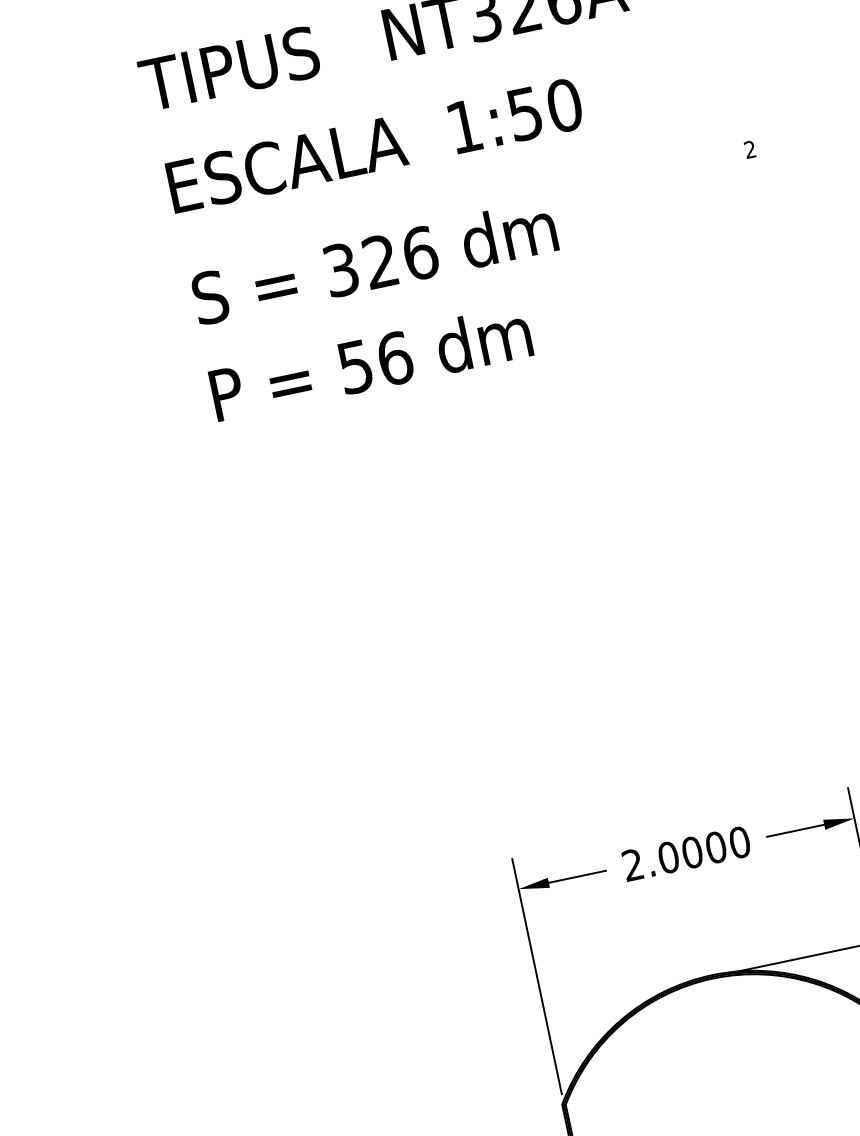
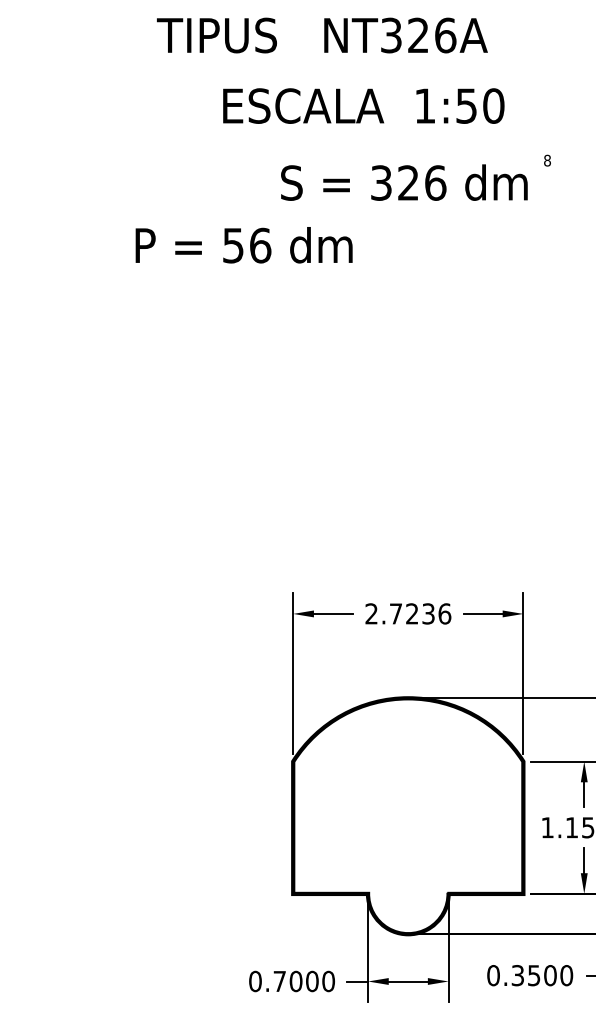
text: (374, 144) -> (363, 105), moved
text: (750, 149) -> (547, 160), 2 -> 8
text: (374, 262) -> (404, 182), moved
text: (370, 363) -> (243, 245), moved
text: (704, 849) -> (420, 613), 2.0000 -> 2.7236

